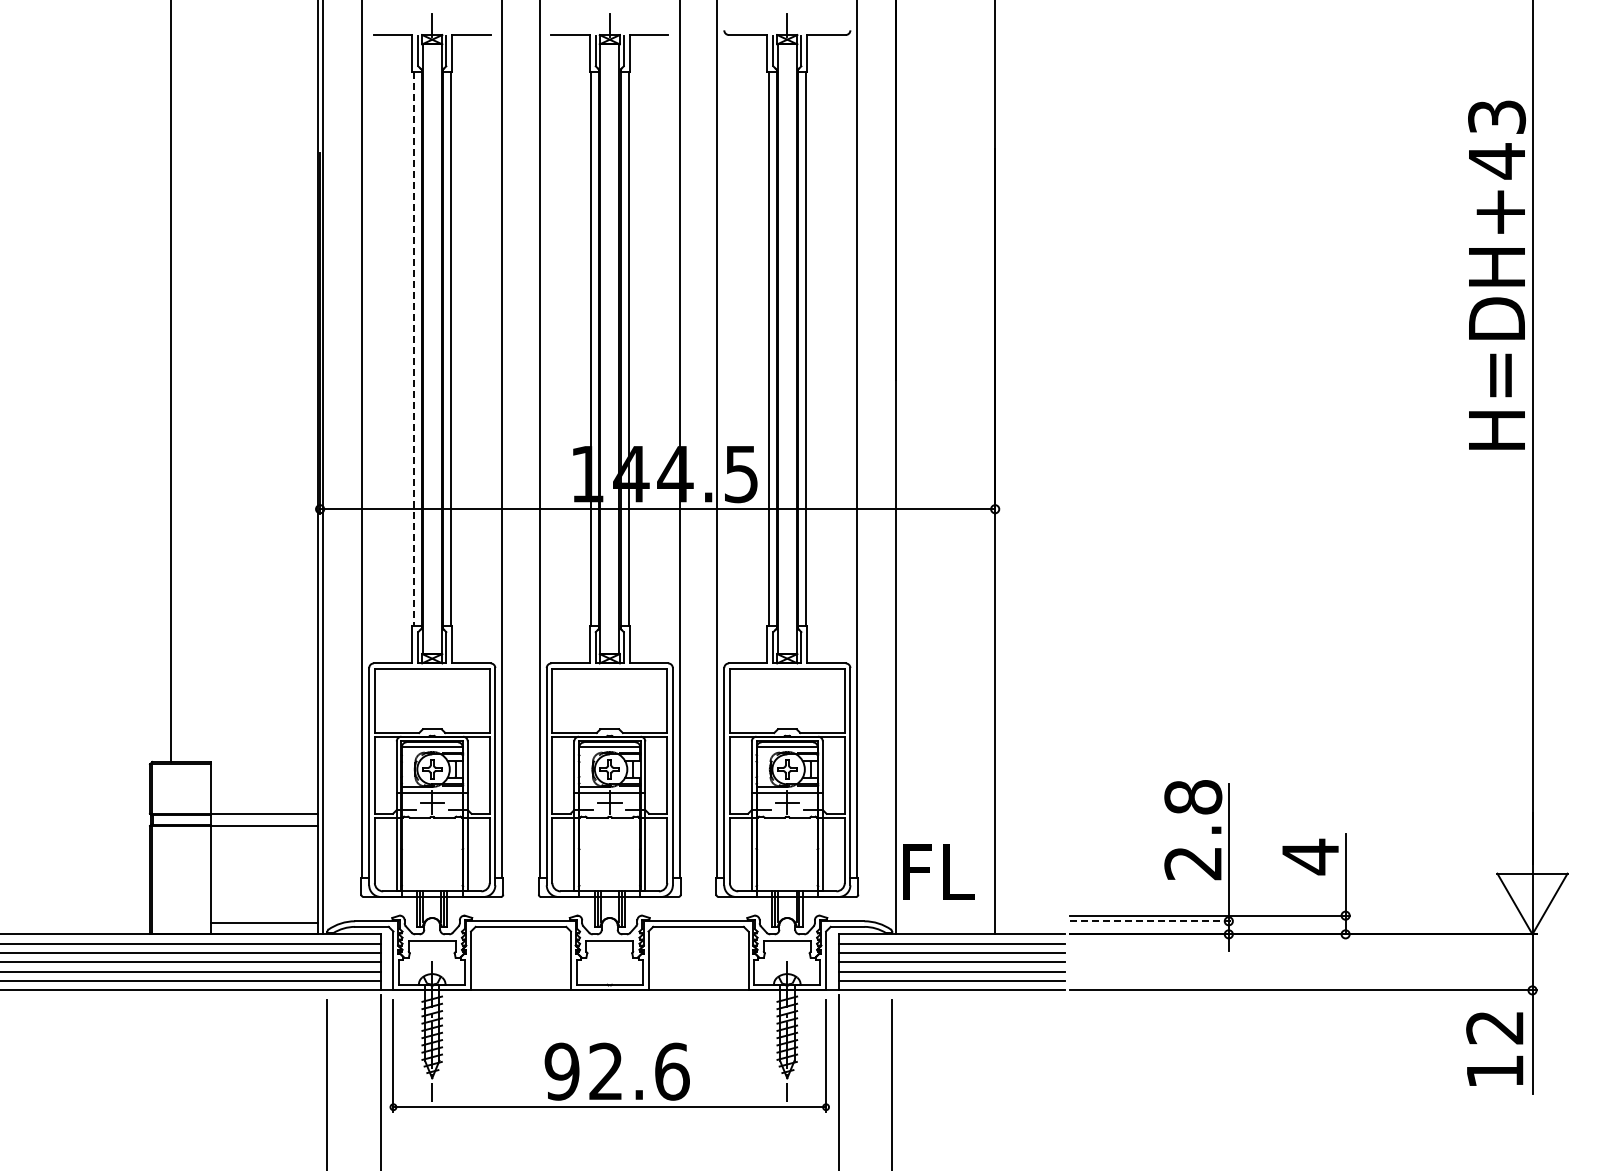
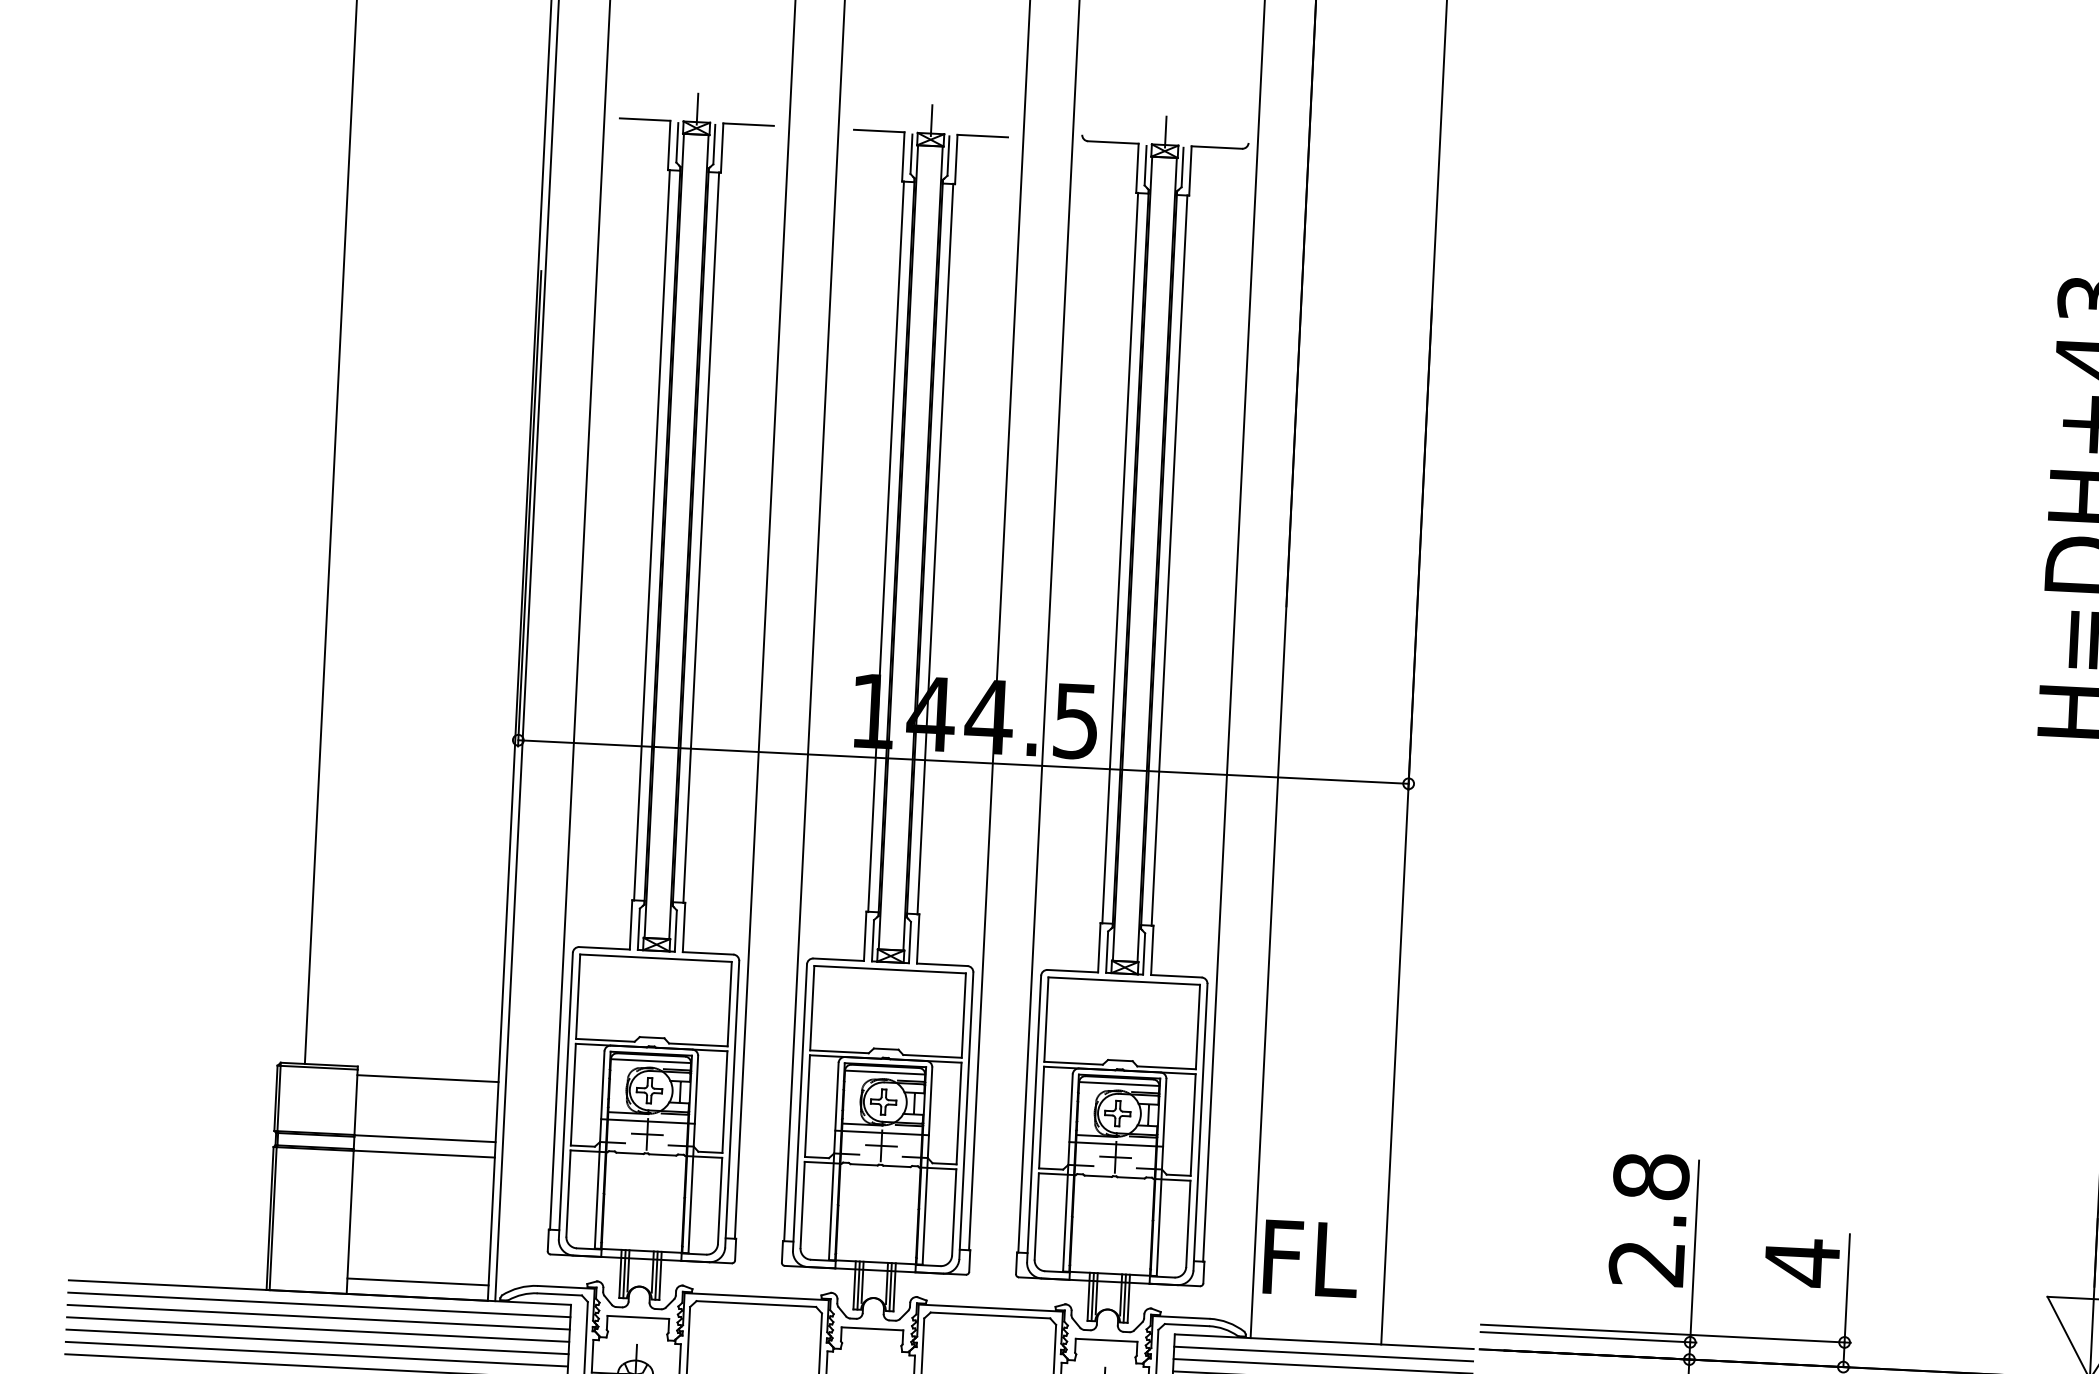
line: (413, 349) -> (651, 535), dashed -> solid
line: (263, 768) -> (426, 1078), added
line: (1151, 921) -> (1588, 1337), dashed -> solid

